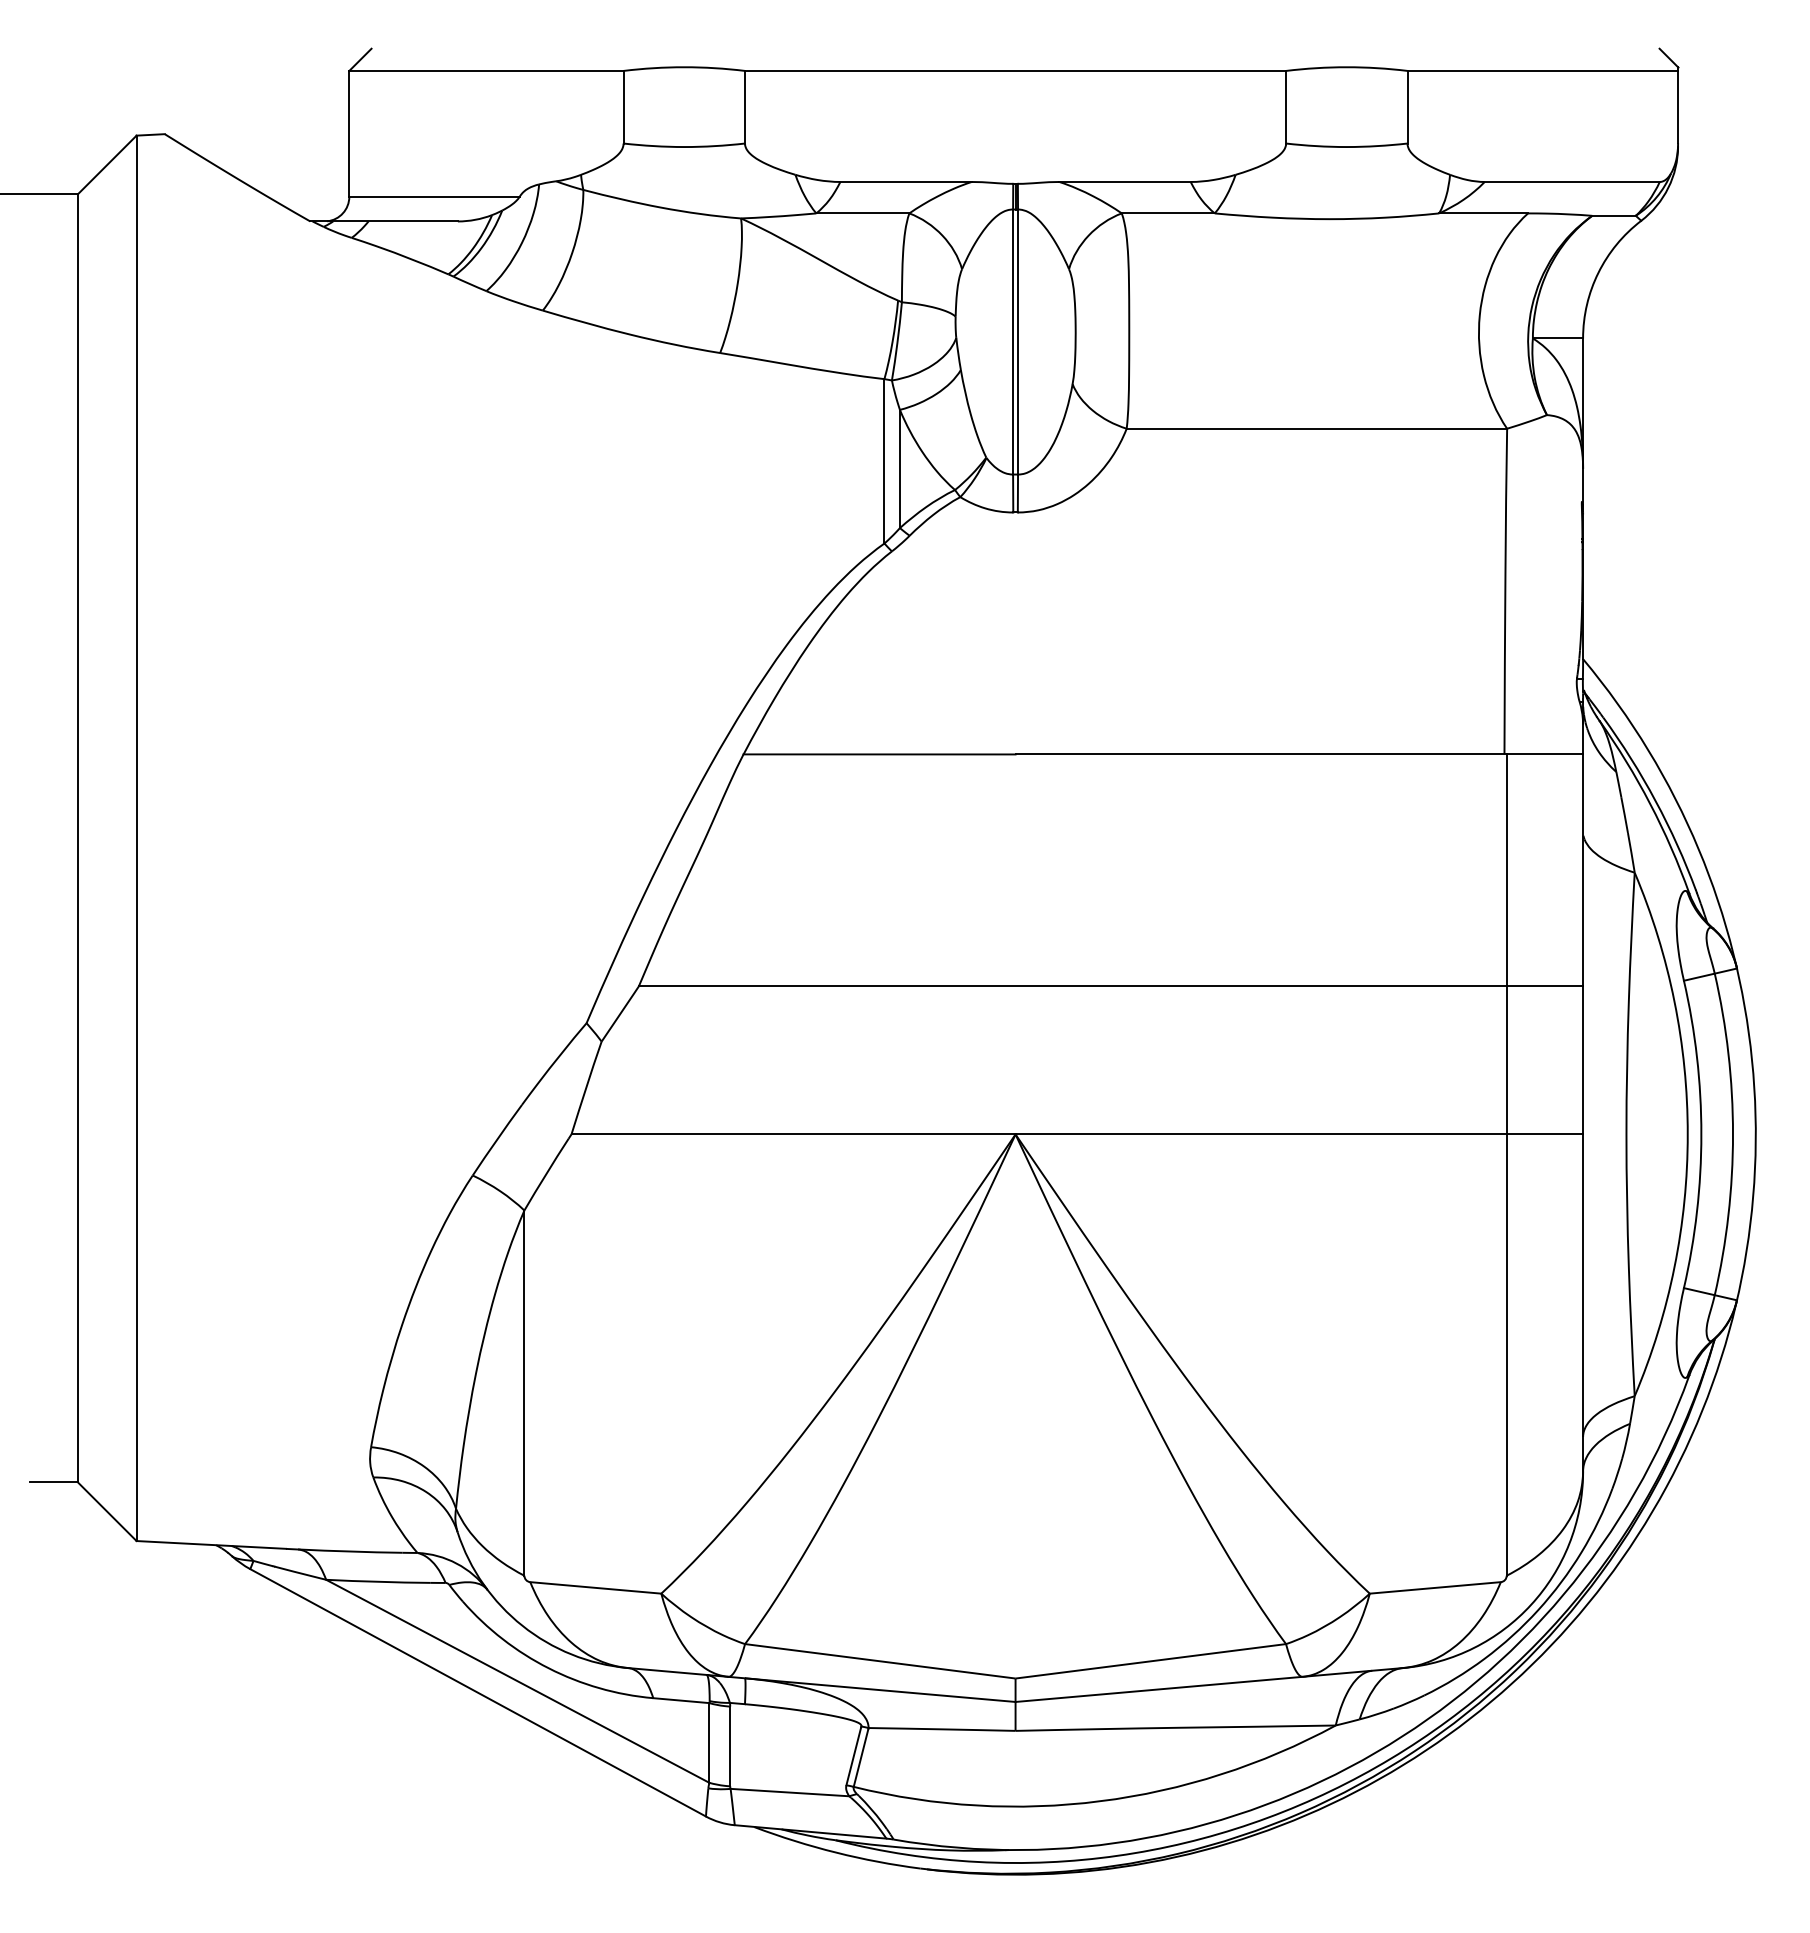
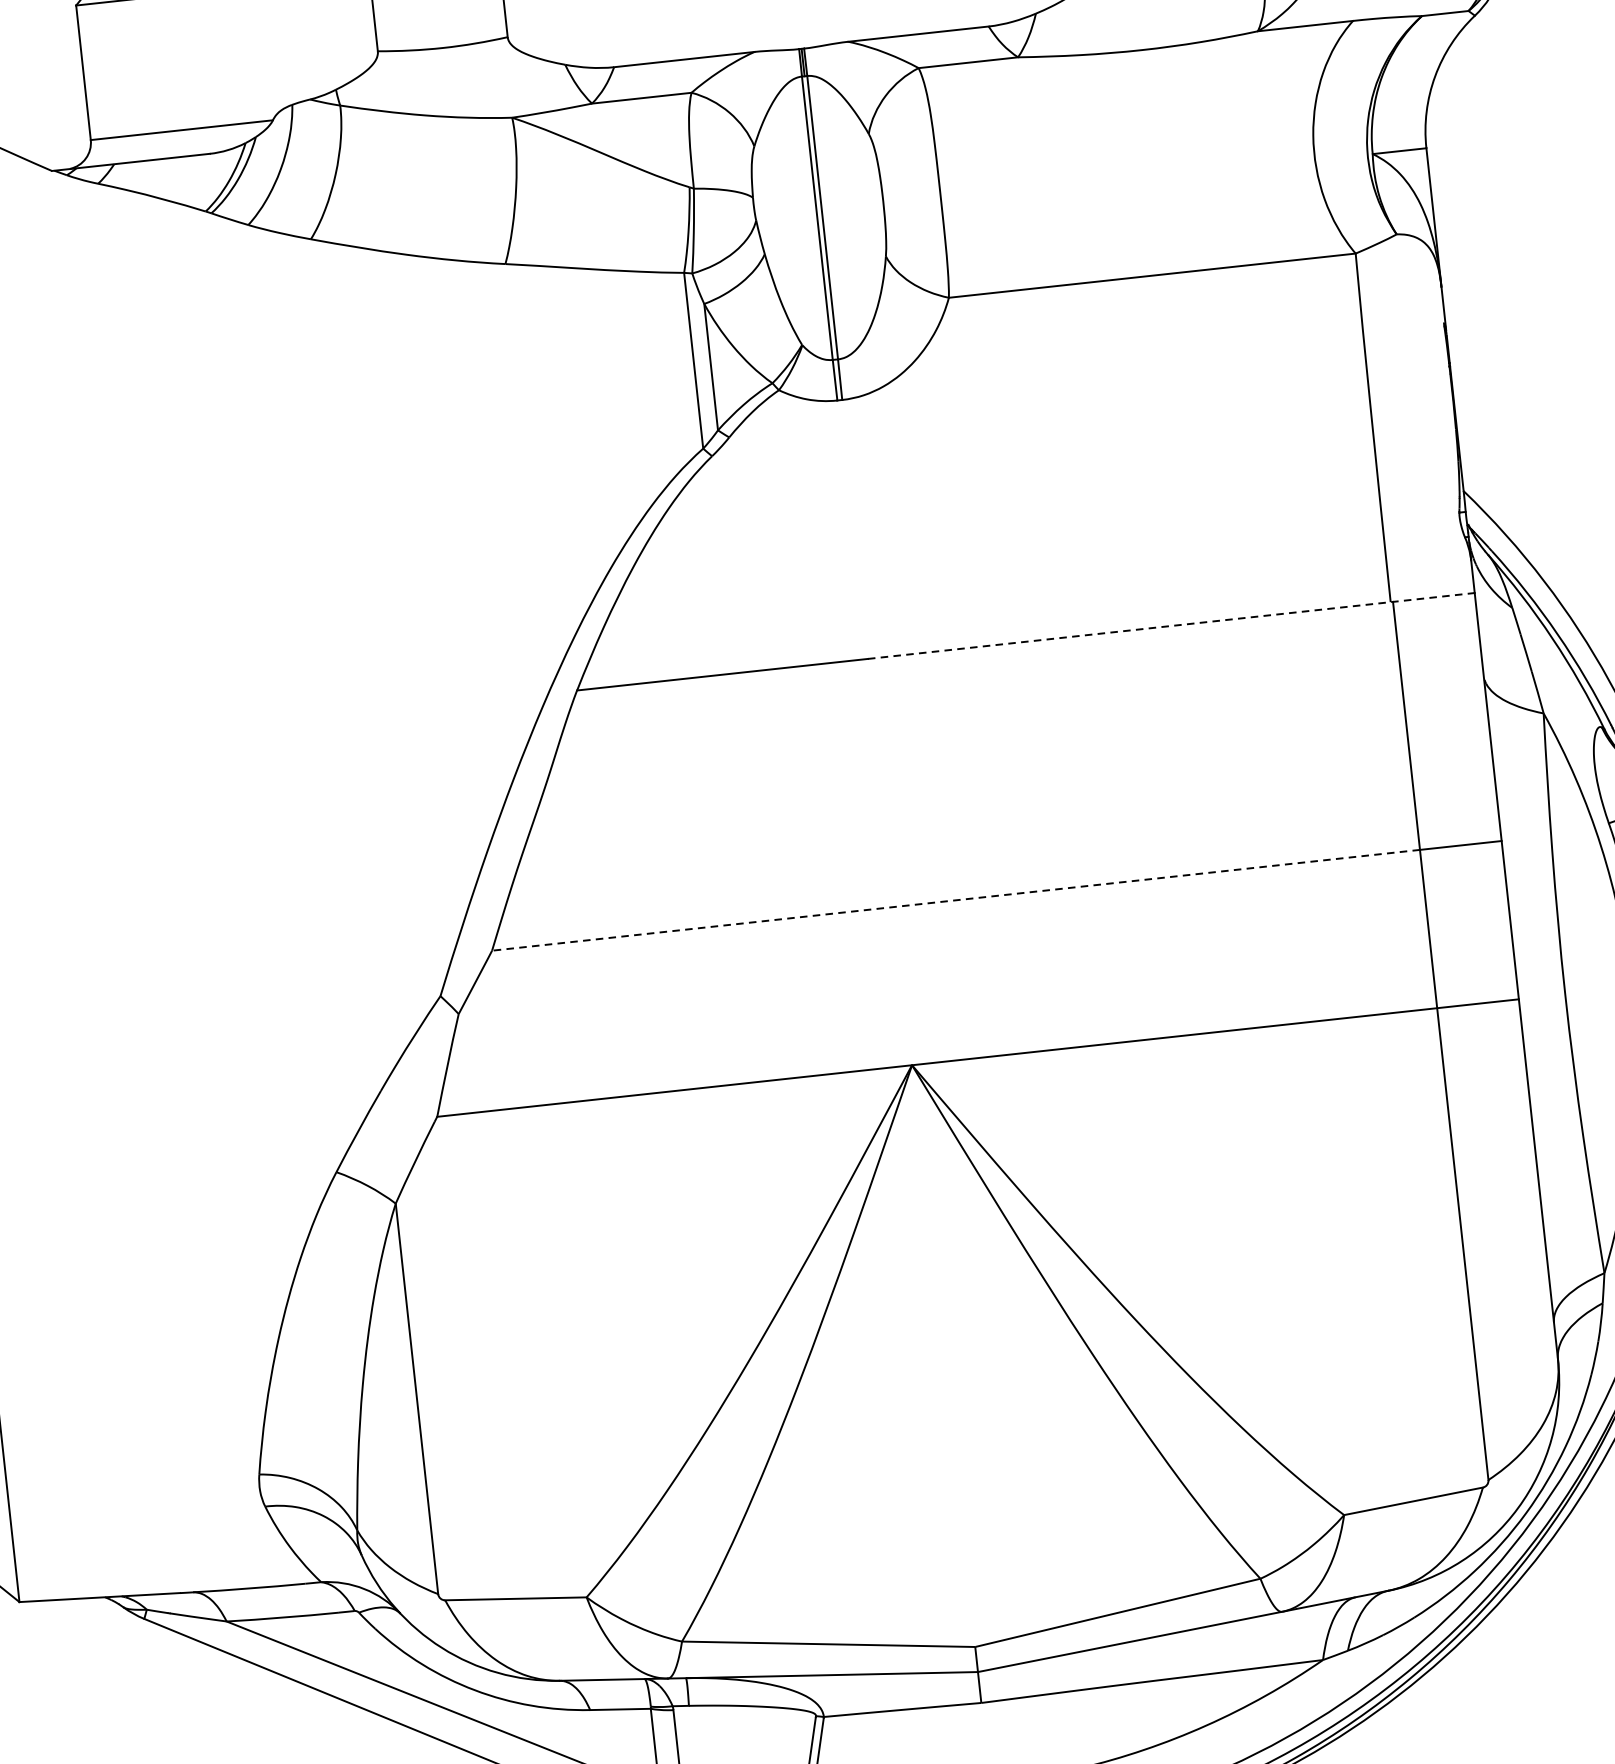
line: (1299, 754) -> (1171, 626), solid -> dashed
line: (1072, 986) -> (955, 900), solid -> dashed

